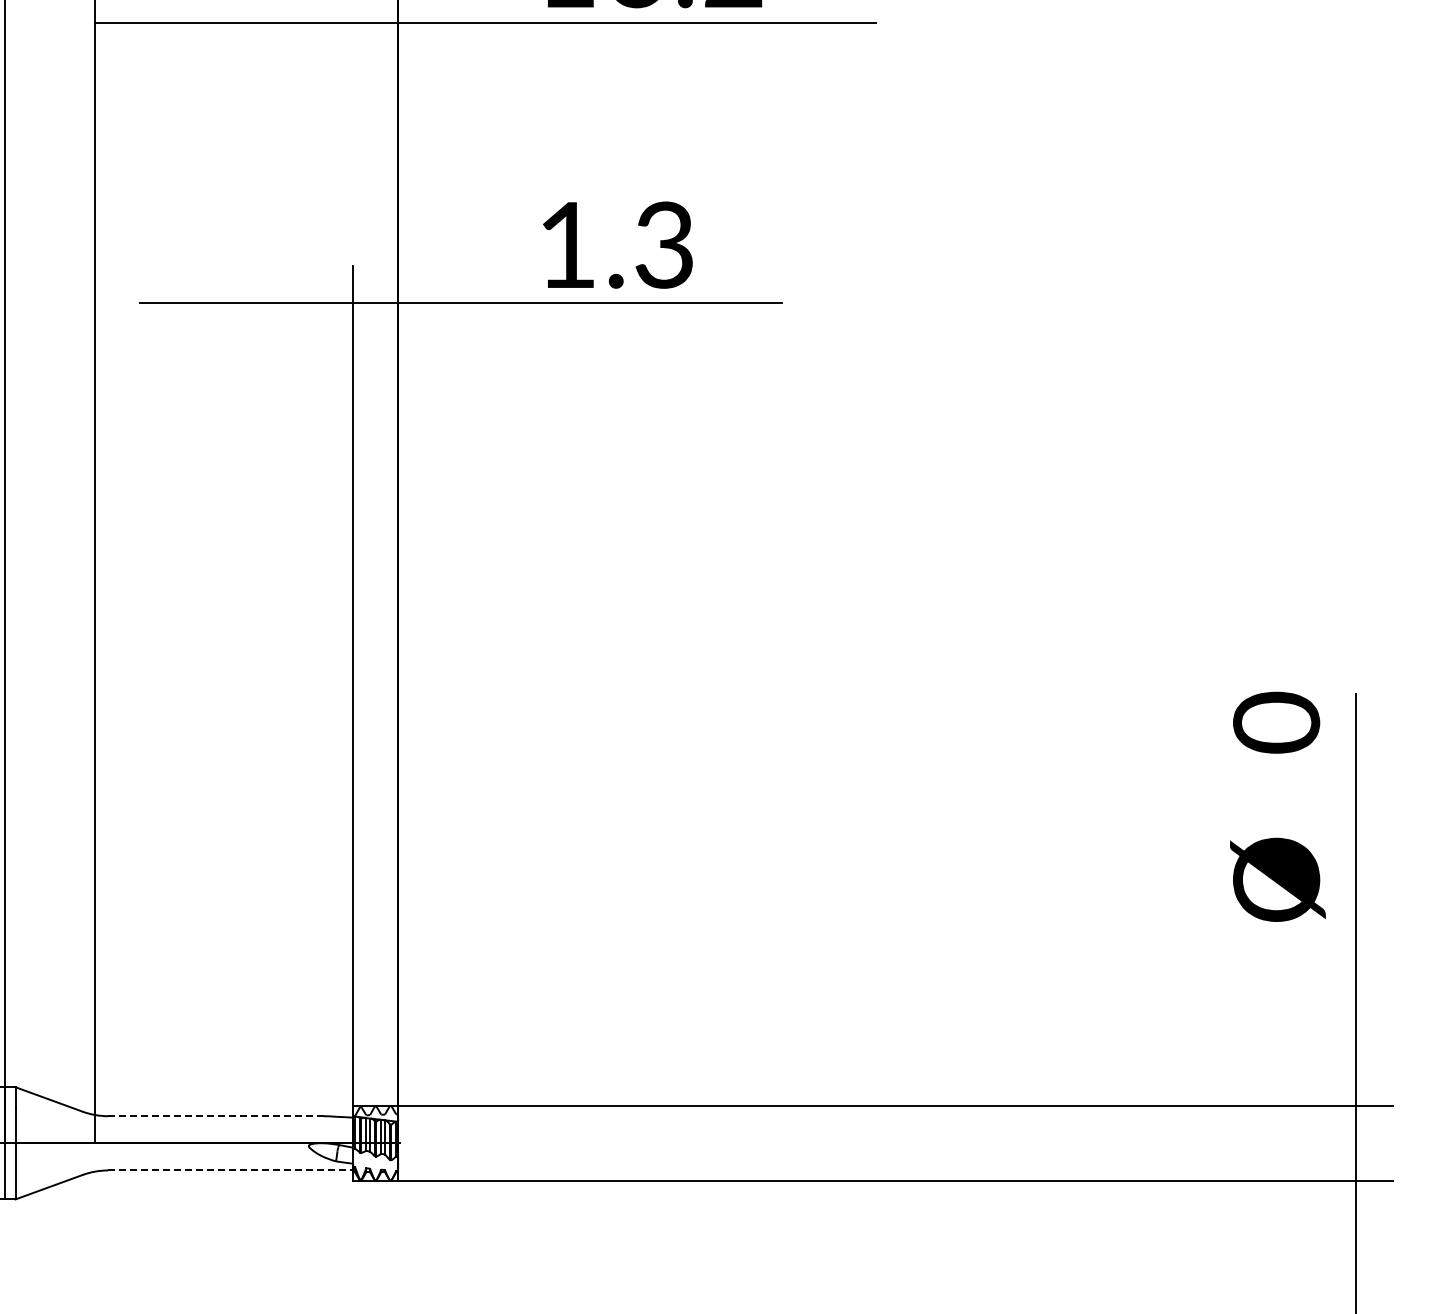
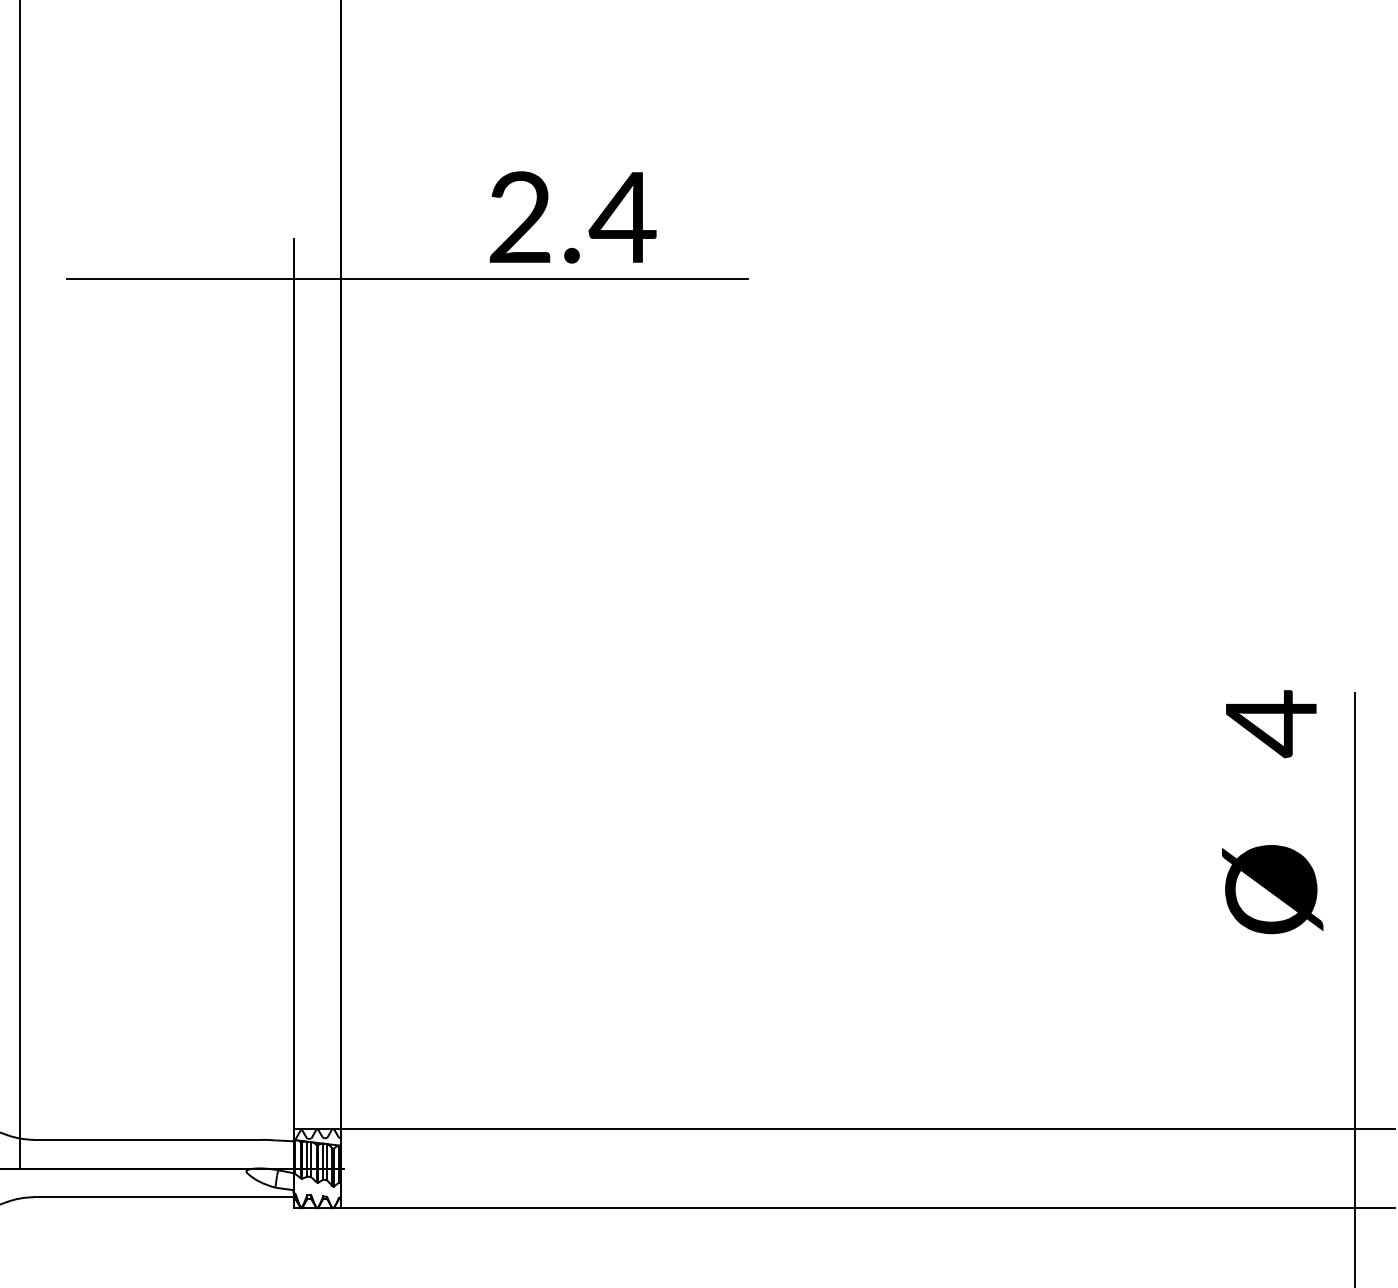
text: (617, 244) -> (573, 216), 1.3 -> 2.4
text: (1276, 723) -> (1271, 723), 0 -> 4
line: (216, 1116) -> (148, 1140), dashed -> solid
line: (231, 1170) -> (164, 1197), dashed -> solid

